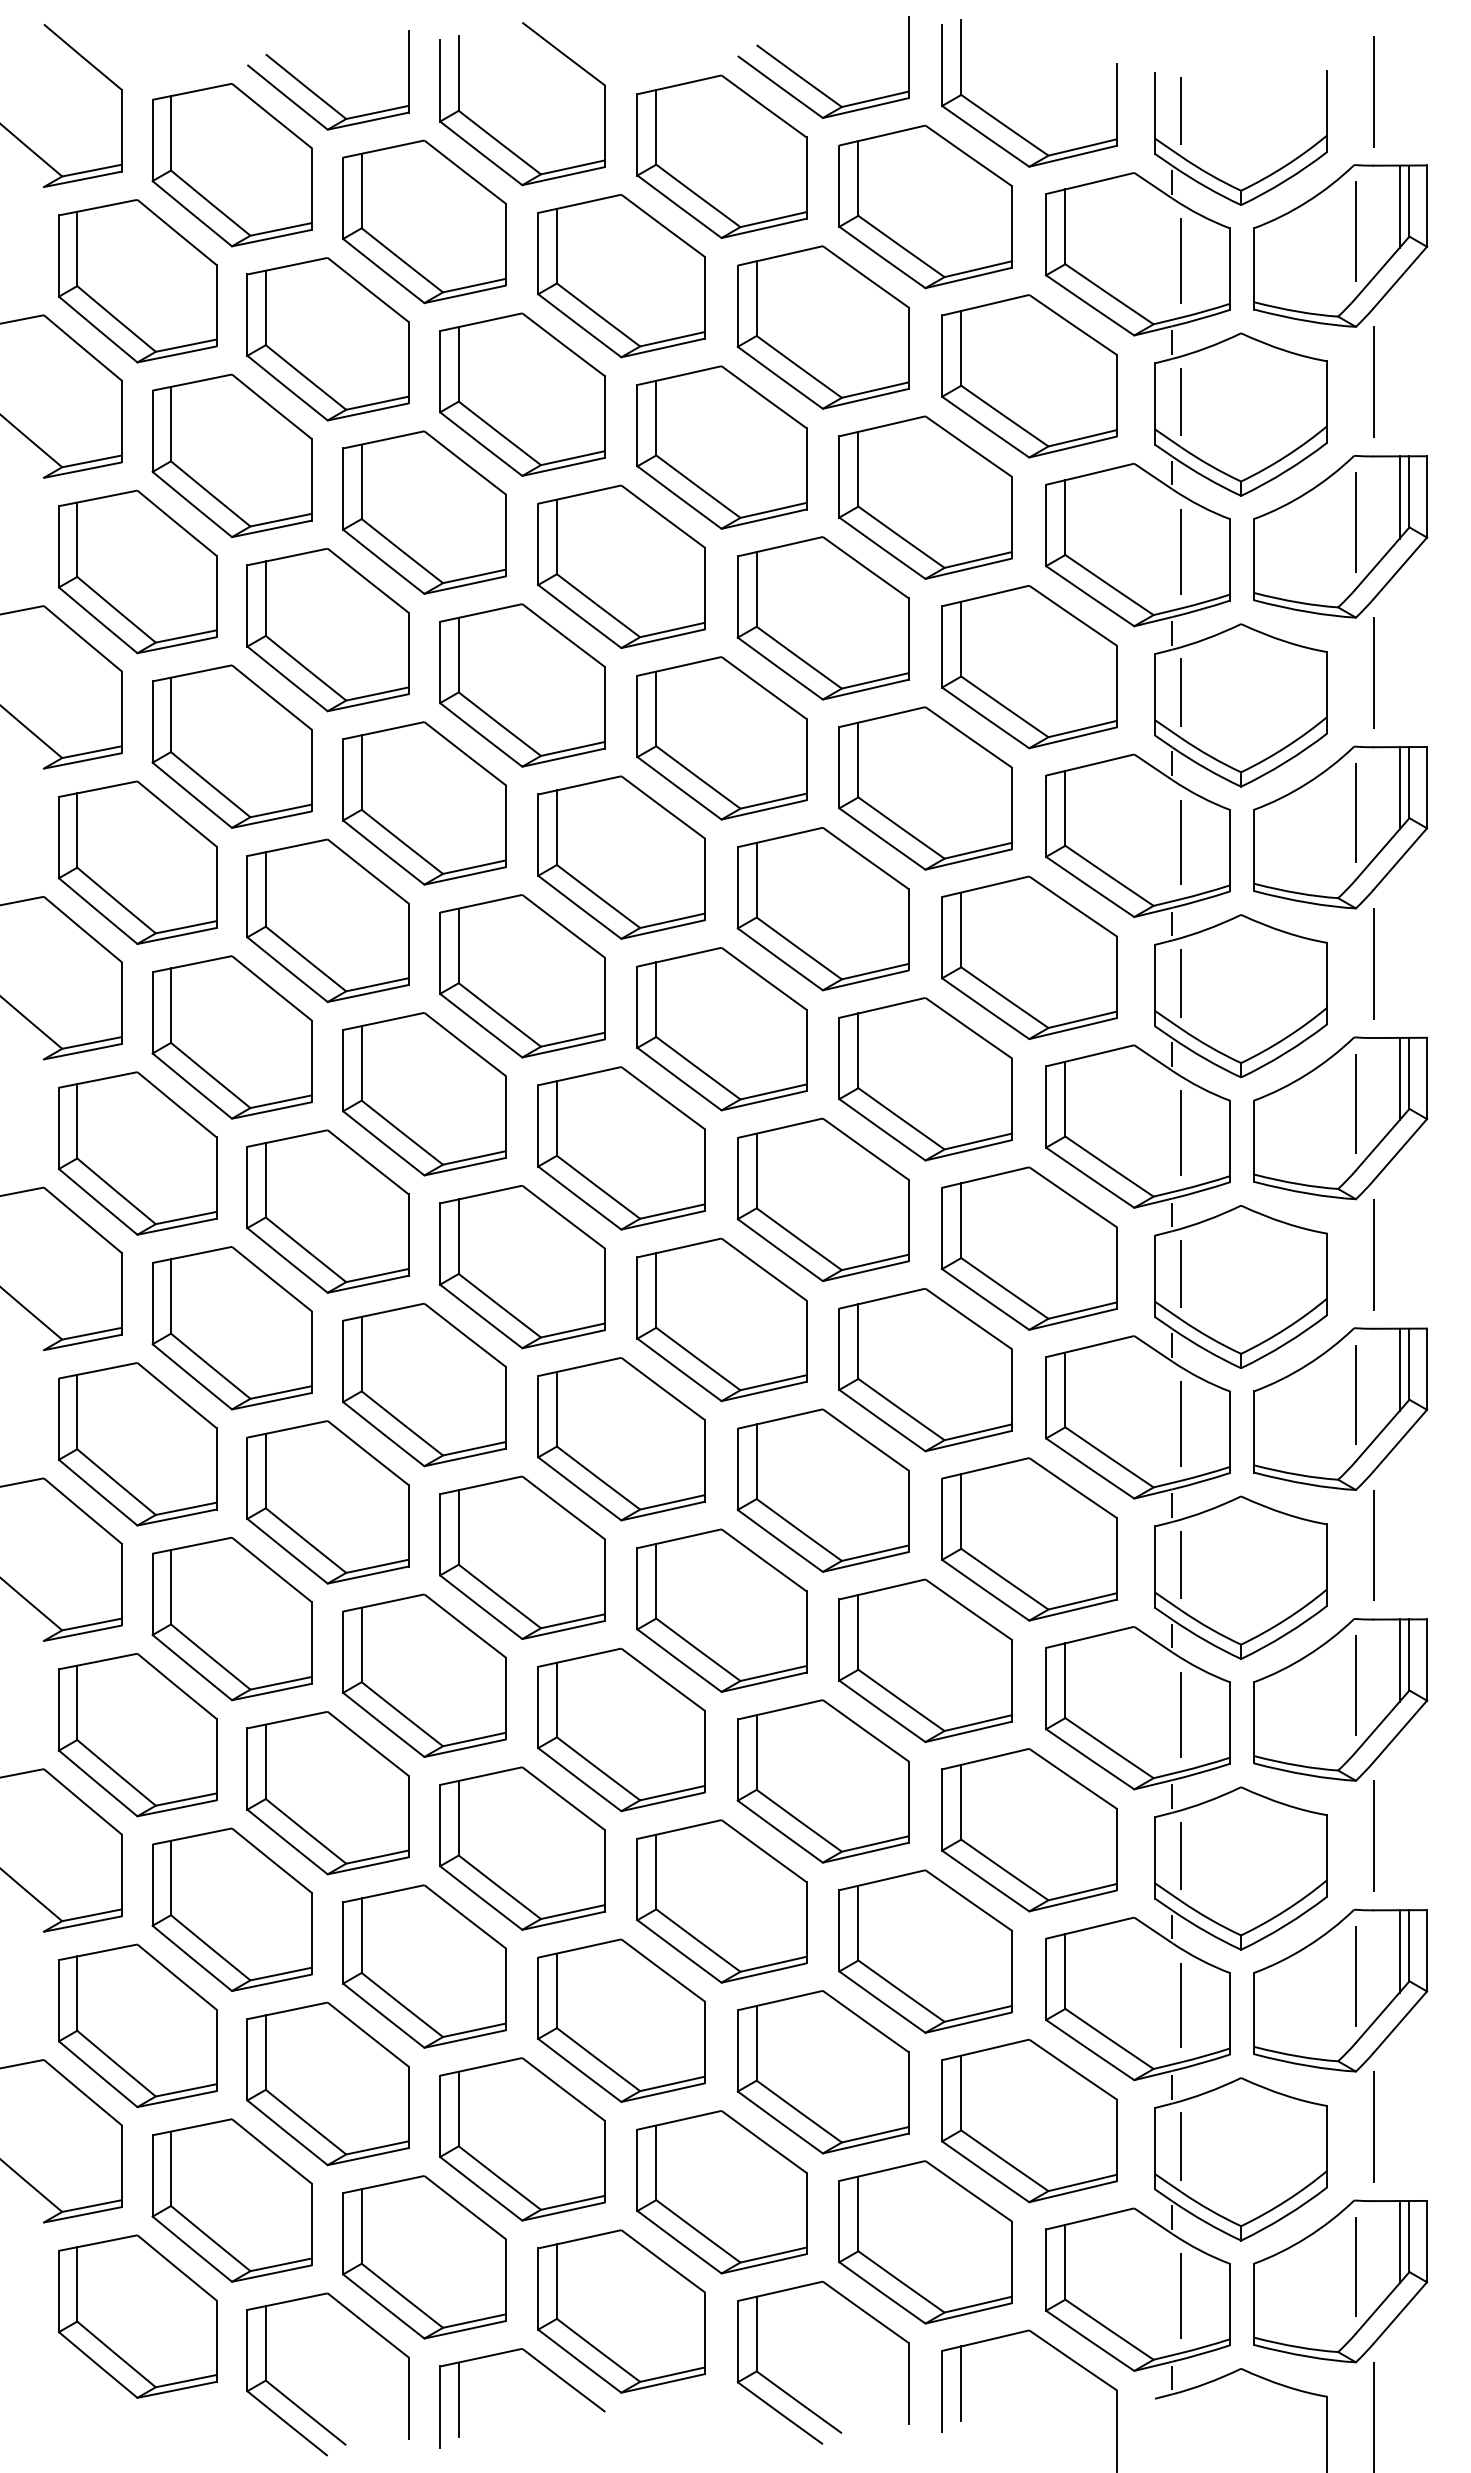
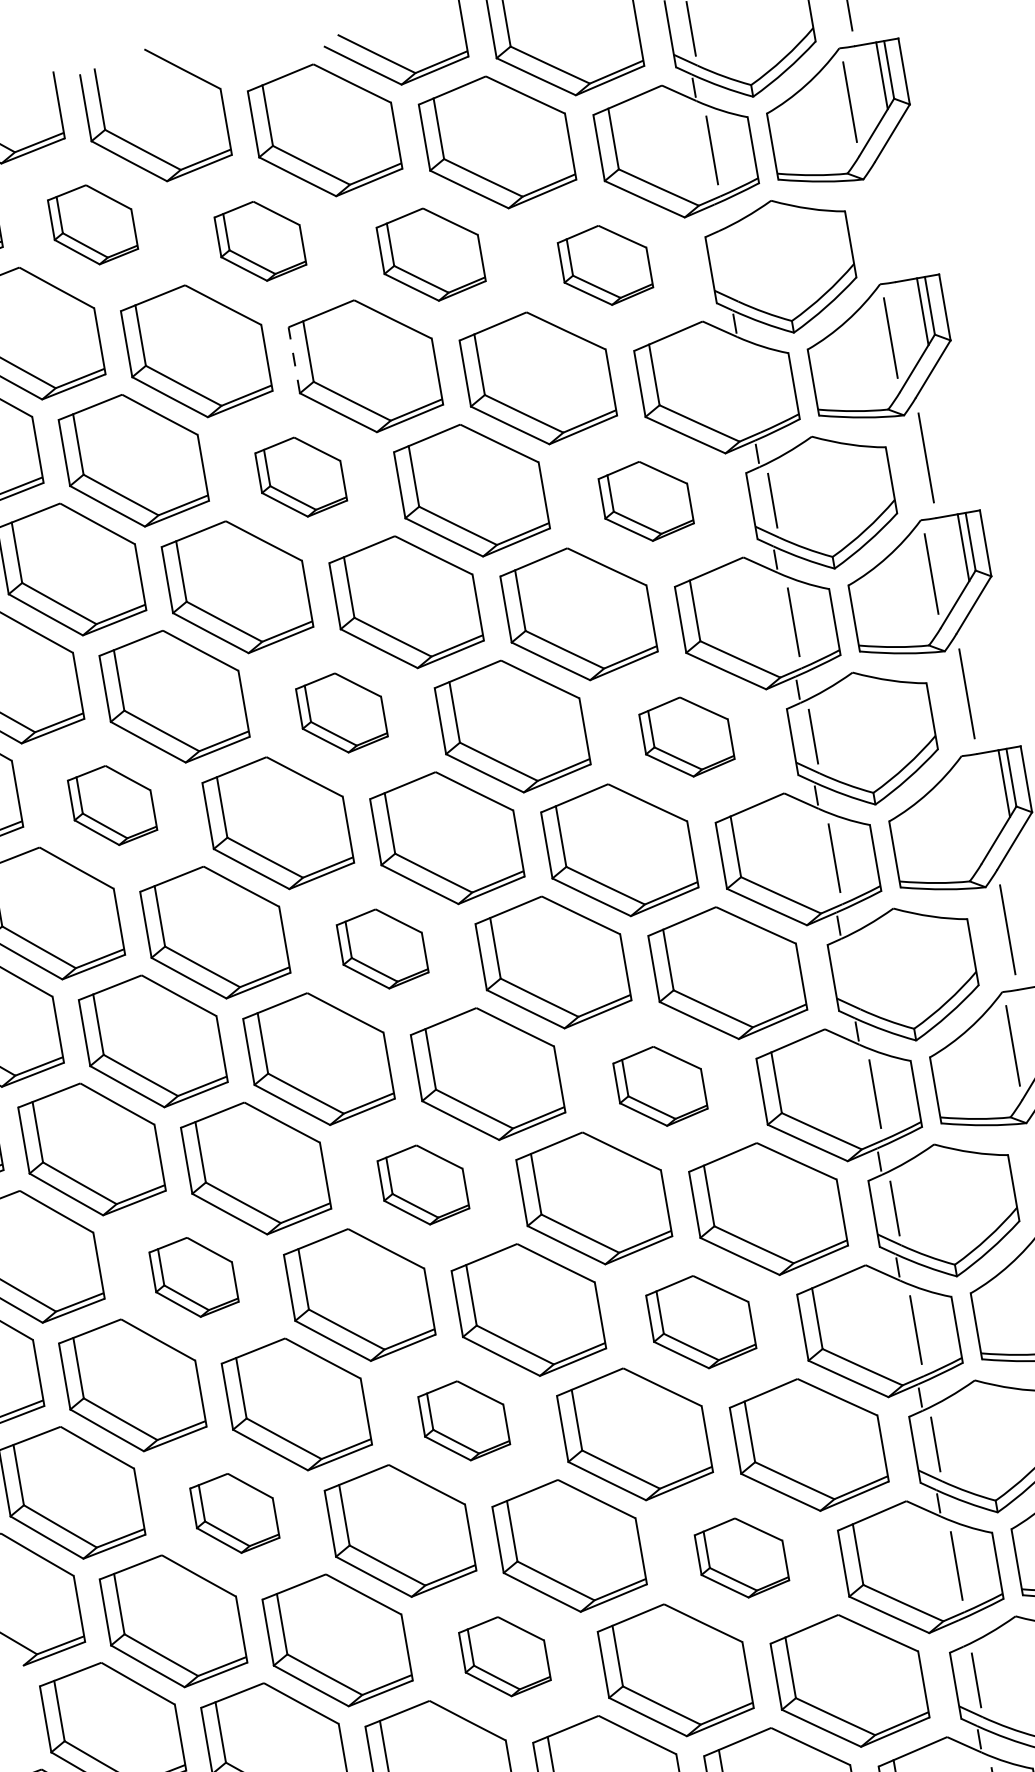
part: (424, 221) -> (92, 224), size x0.6
part: (621, 276) -> (260, 241), size x0.6
part: (822, 327) -> (430, 254), size x0.7
line: (1172, 342) -> (716, 217), removed
part: (1029, 376) -> (605, 265), size x0.6
line: (1373, 382) -> (885, 222), removed
line: (1181, 401) -> (732, 264), removed
line: (637, 425) -> (294, 360), solid -> dashed
line: (1181, 551) -> (753, 386), removed
part: (621, 566) -> (301, 476), size x0.6
part: (1029, 667) -> (646, 501), size x0.6
part: (621, 857) -> (341, 712), size x0.6
part: (327, 920) -> (112, 805), size x0.6
part: (1029, 957) -> (686, 736), size x0.6
line: (1356, 1103) -> (972, 809), removed
part: (621, 1148) -> (382, 949), size x0.6
line: (1181, 1273) -> (854, 971), removed
part: (925, 1370) -> (660, 1086), size x0.6
part: (621, 1439) -> (423, 1185), size x0.6
part: (327, 1502) -> (193, 1277), size x0.6
part: (925, 1660) -> (701, 1321), size x0.7
part: (621, 1729) -> (464, 1420), size x0.6
part: (327, 1793) -> (234, 1513), size x0.6
part: (925, 1951) -> (741, 1557), size x0.6
part: (621, 2020) -> (504, 1656), size x0.6
line: (1172, 2086) -> (961, 1632), removed

